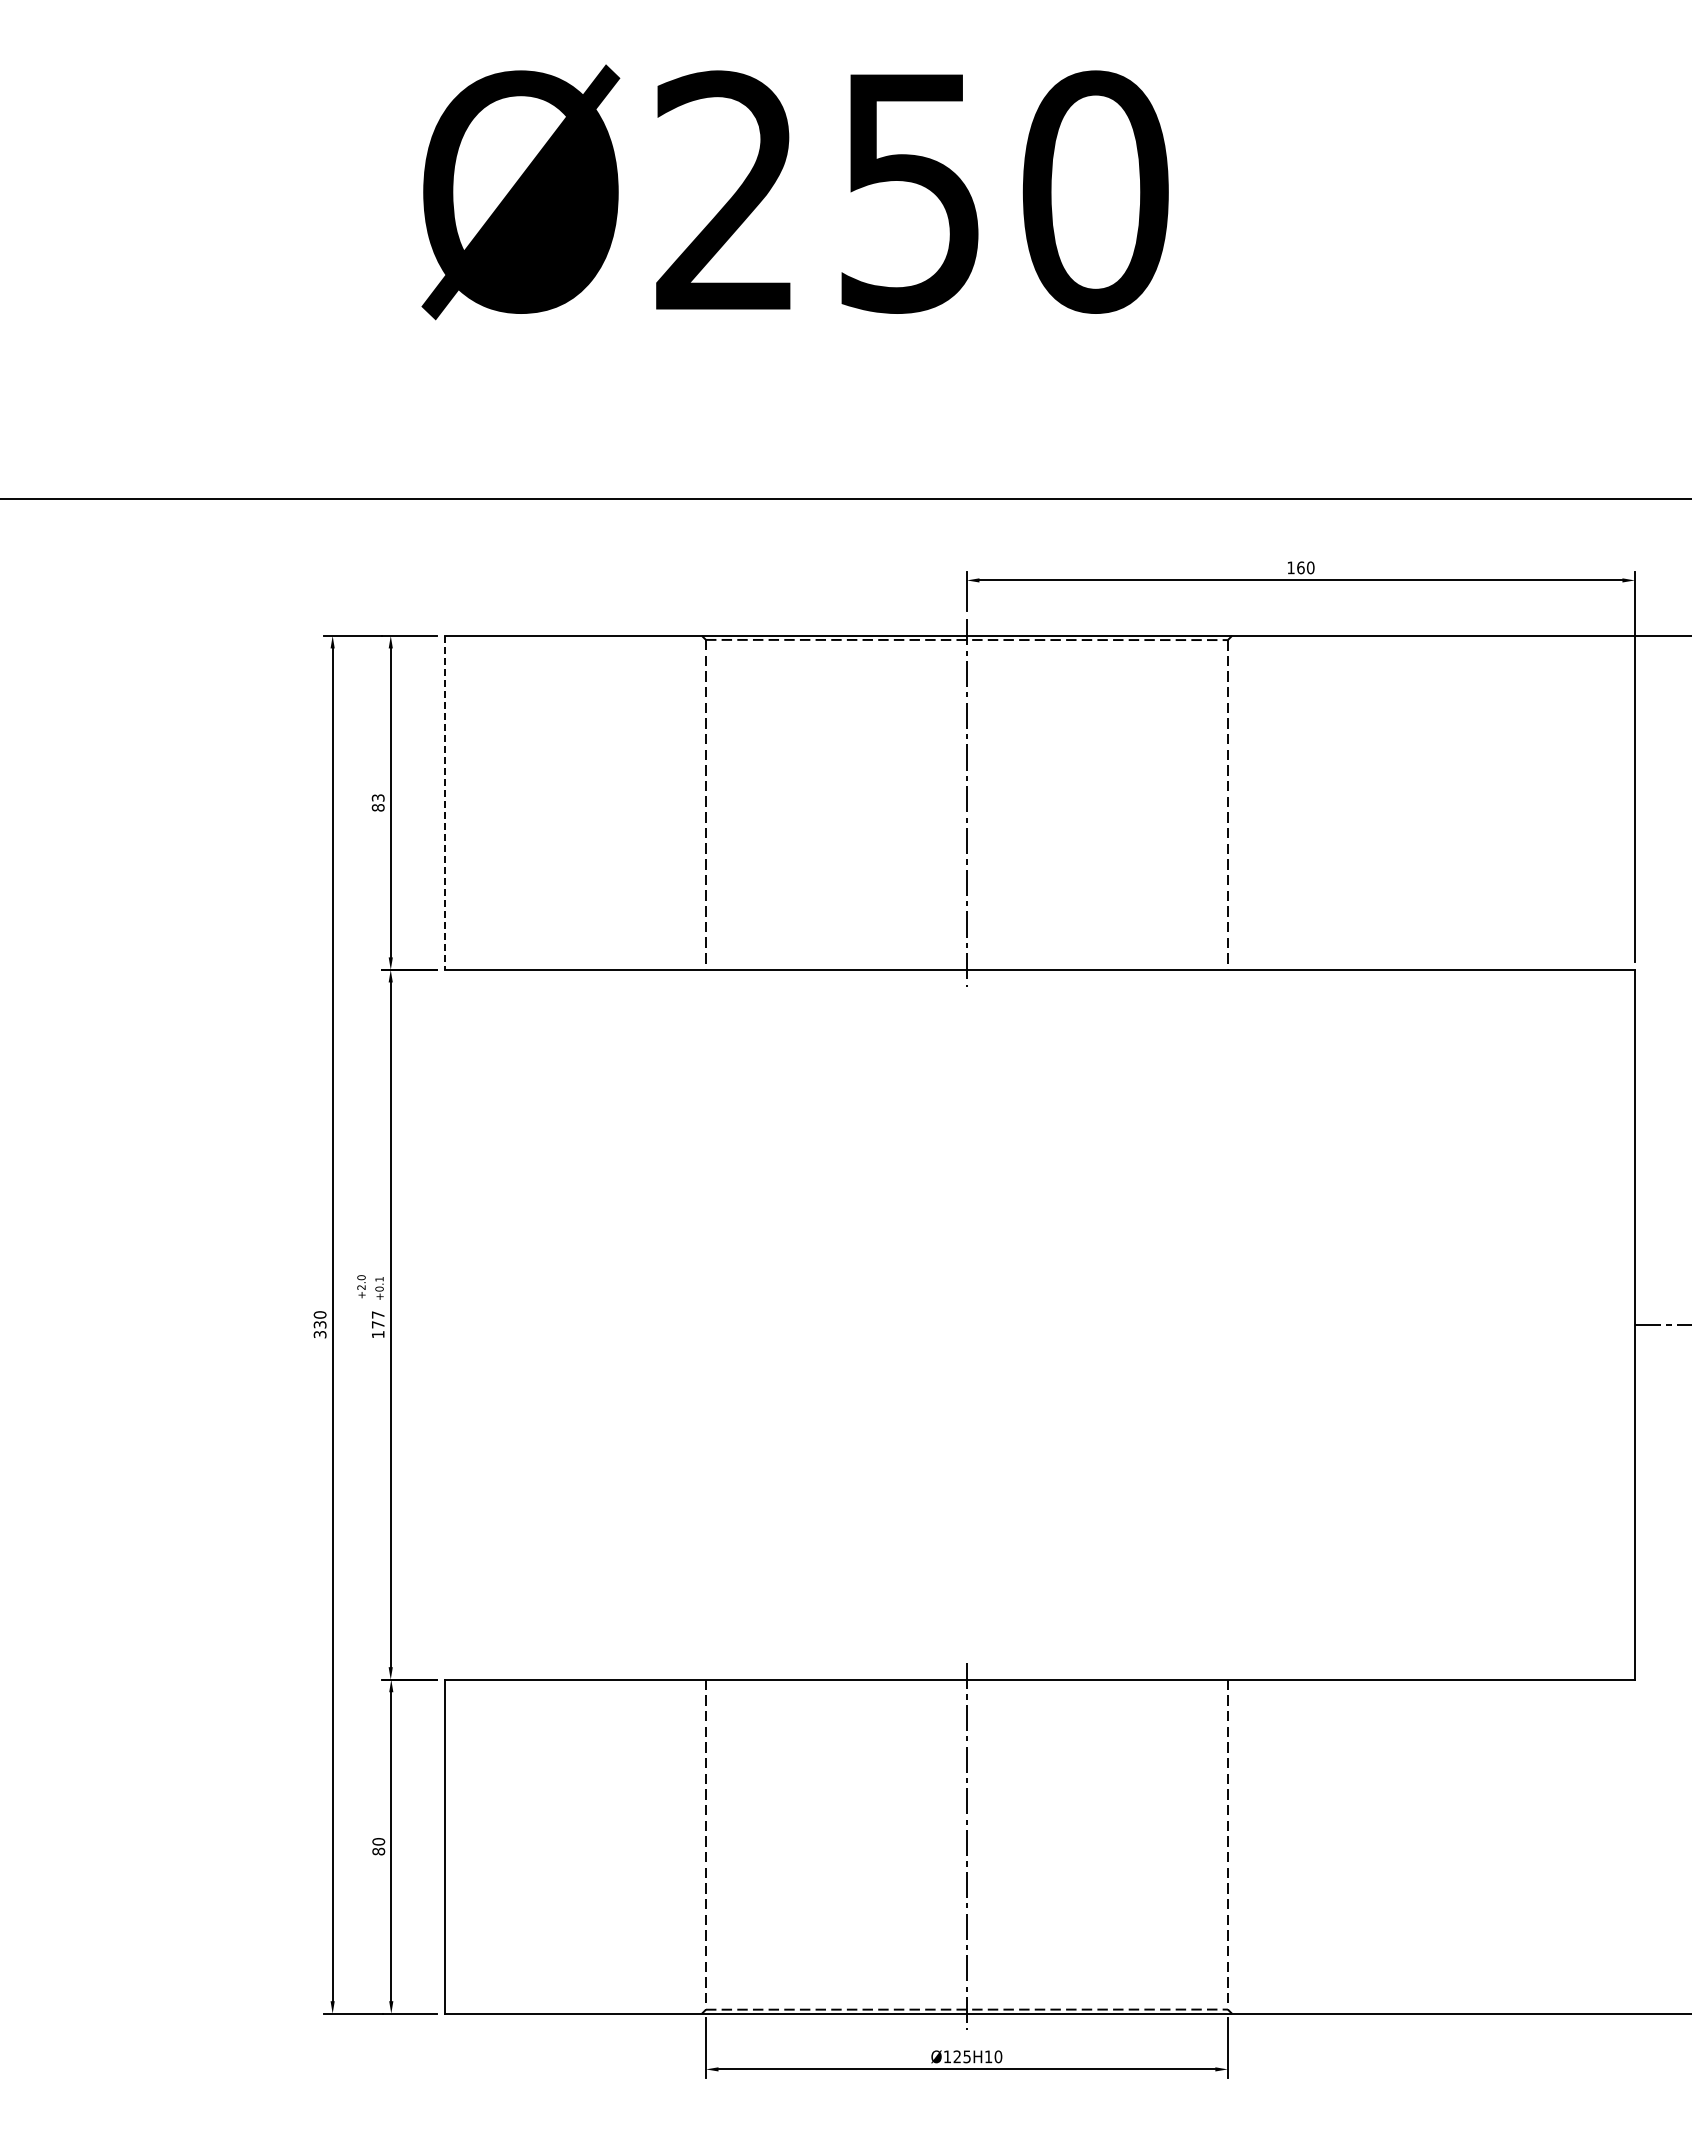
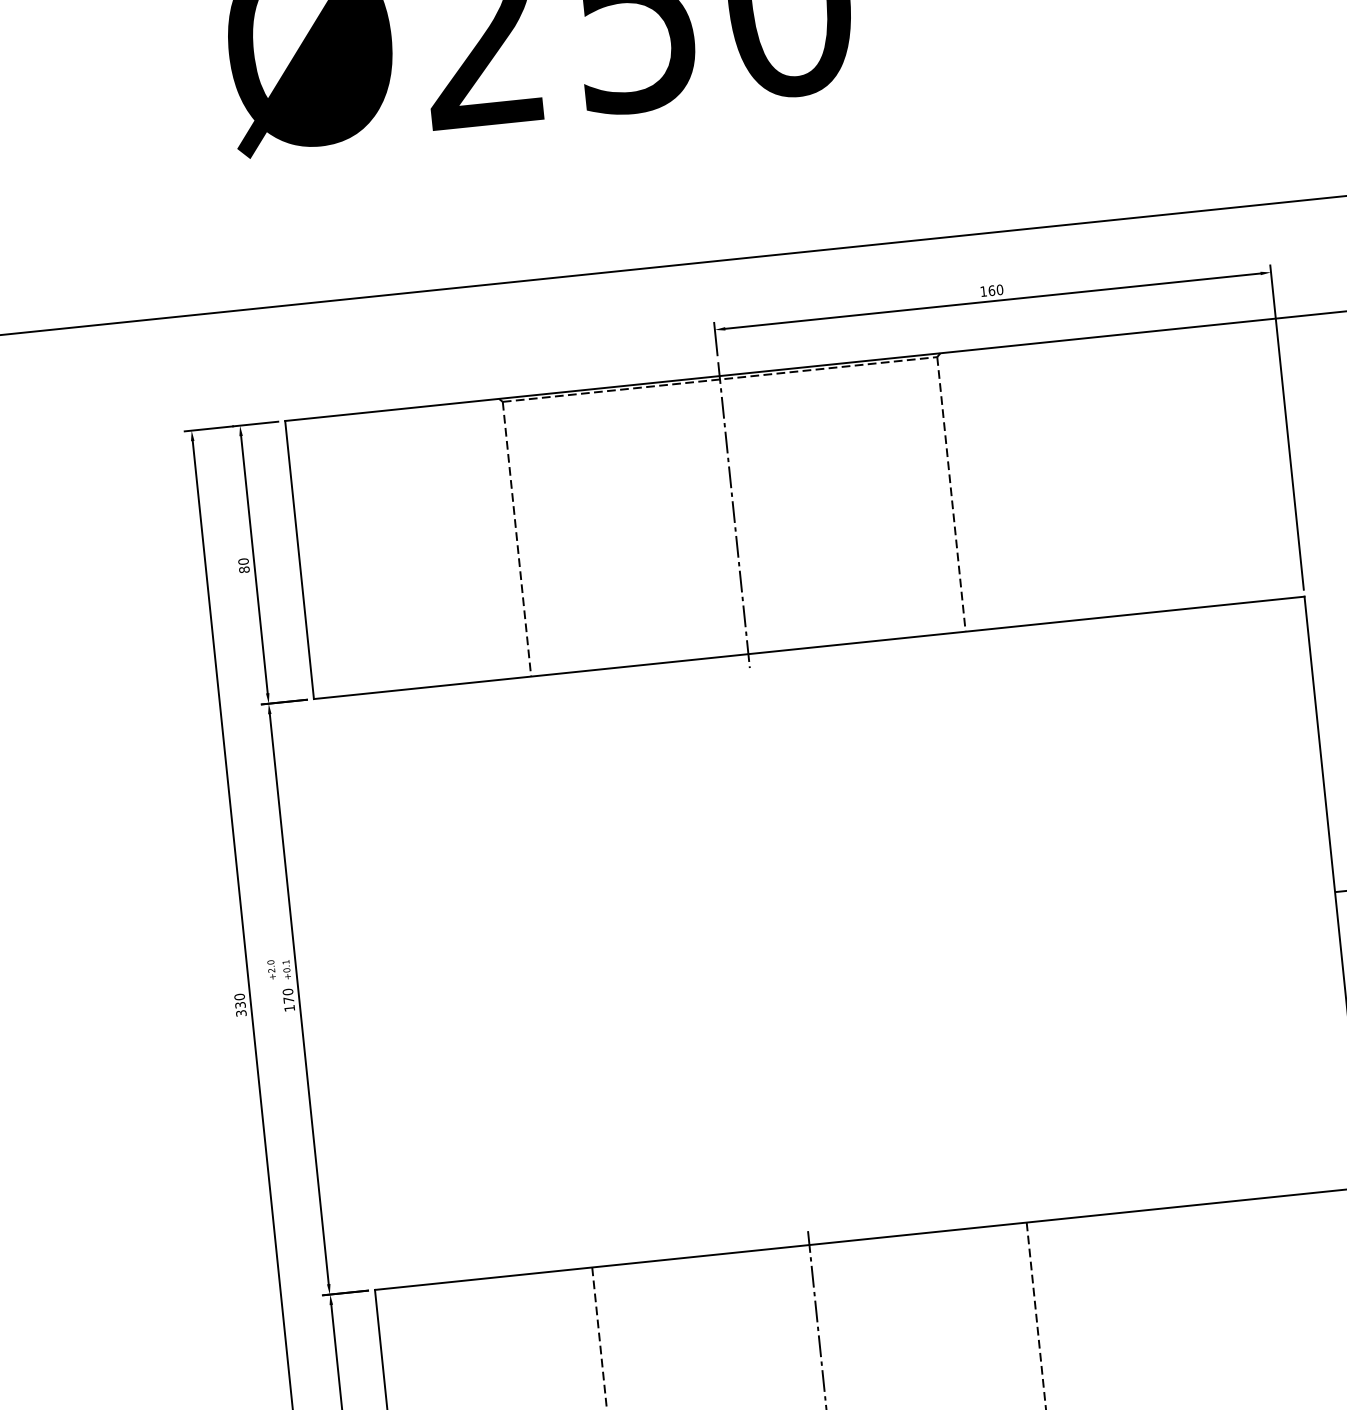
text: (377, 797) -> (242, 561), 83 -> 80
line: (445, 803) -> (300, 560), dashed -> solid
text: (377, 1314) -> (287, 991), 177 -> 170

